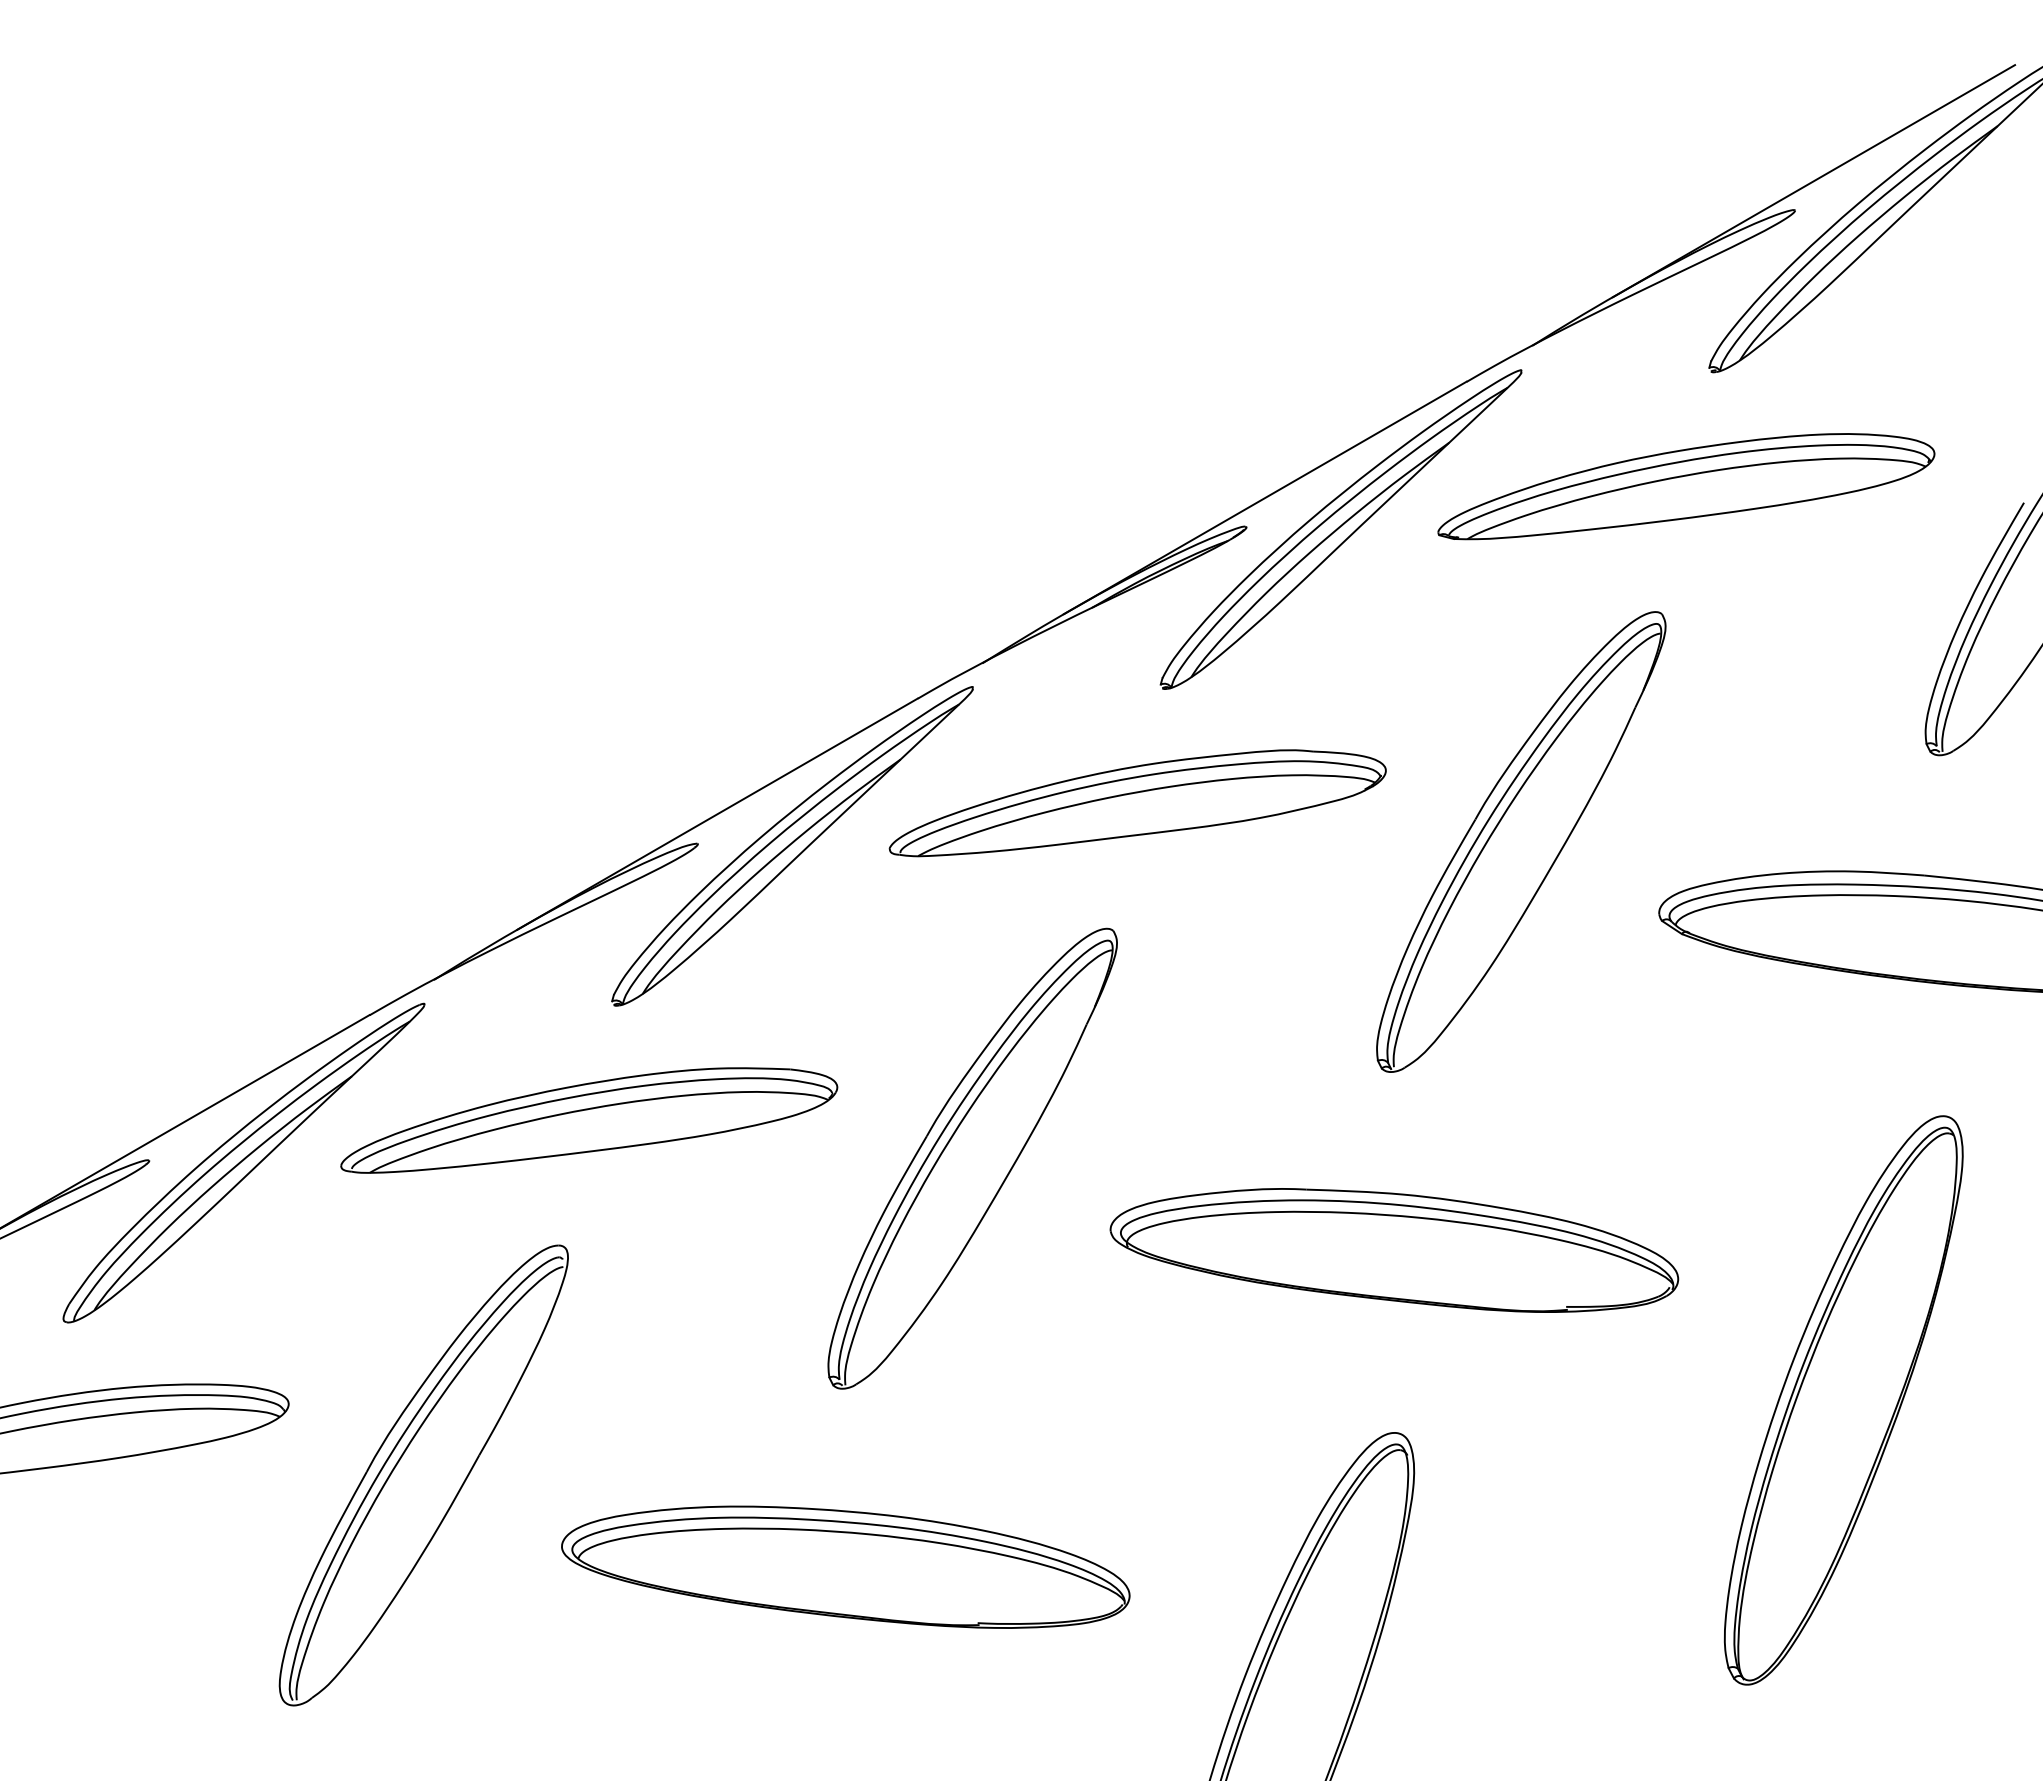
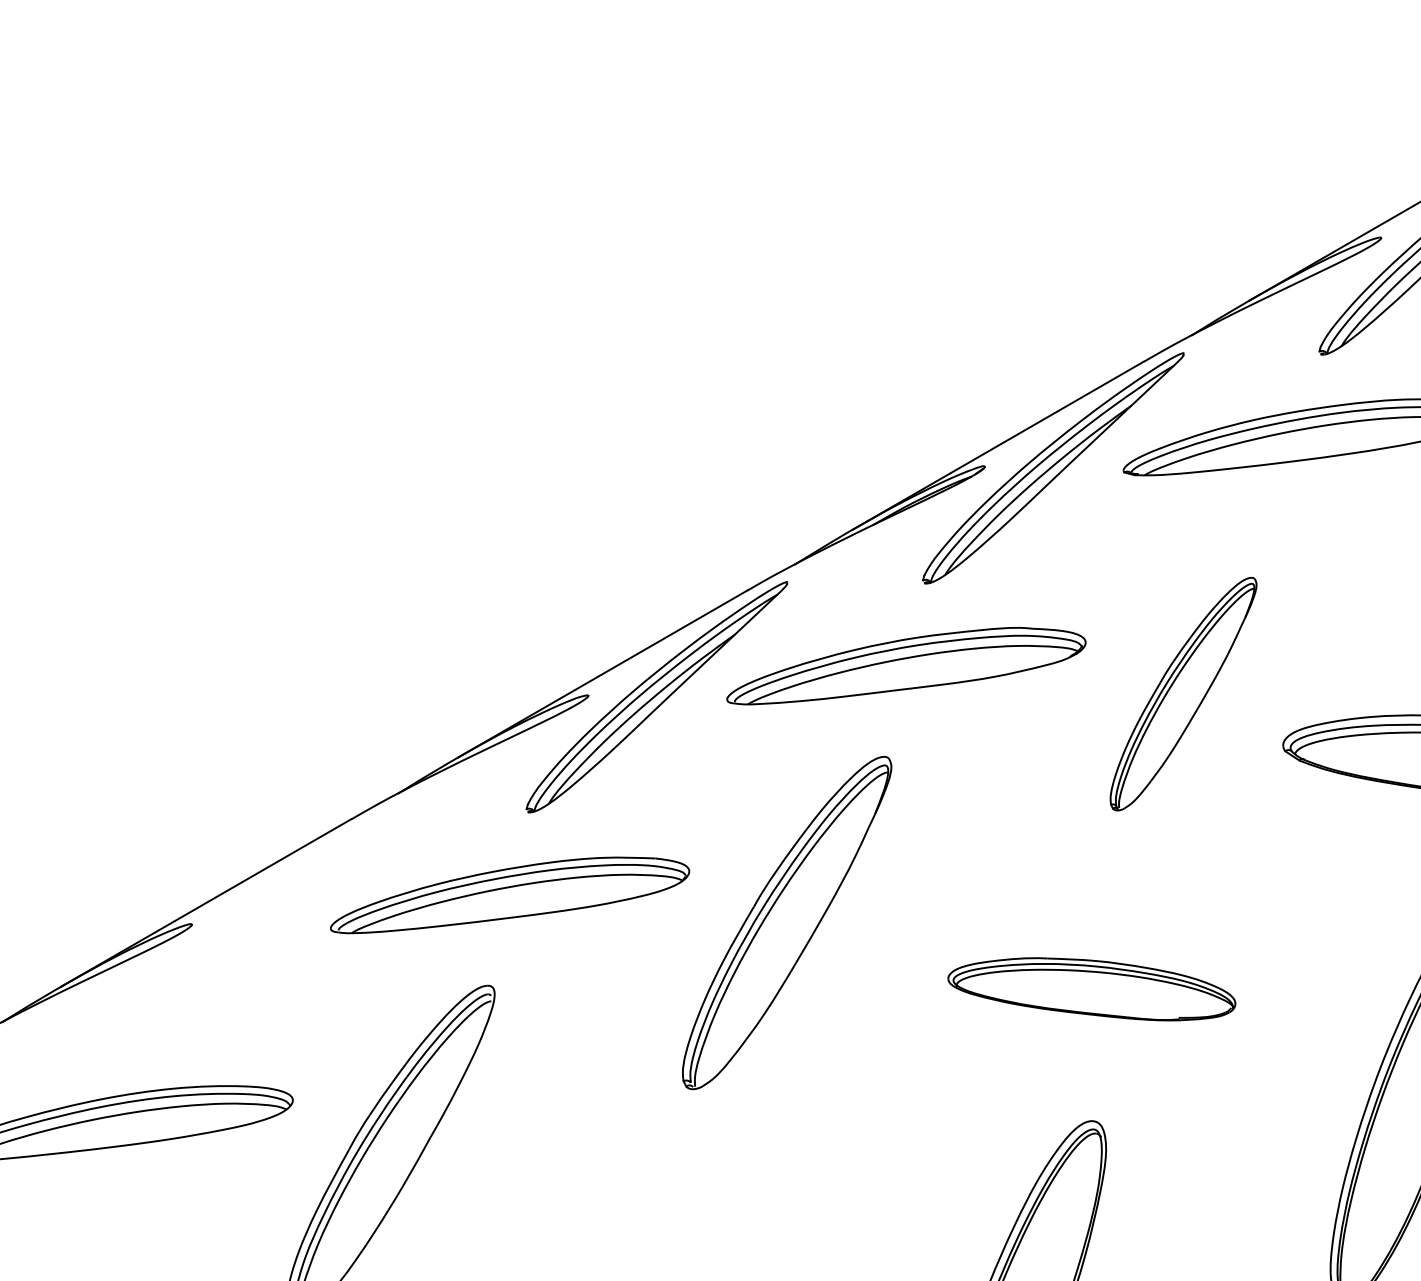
part: (1521, 841) -> (1183, 693), size x0.7
part: (243, 1162) -> (260, 925), removed
part: (1394, 1250) -> (1091, 989), size x0.7
part: (845, 1566) -> (695, 1217), removed

